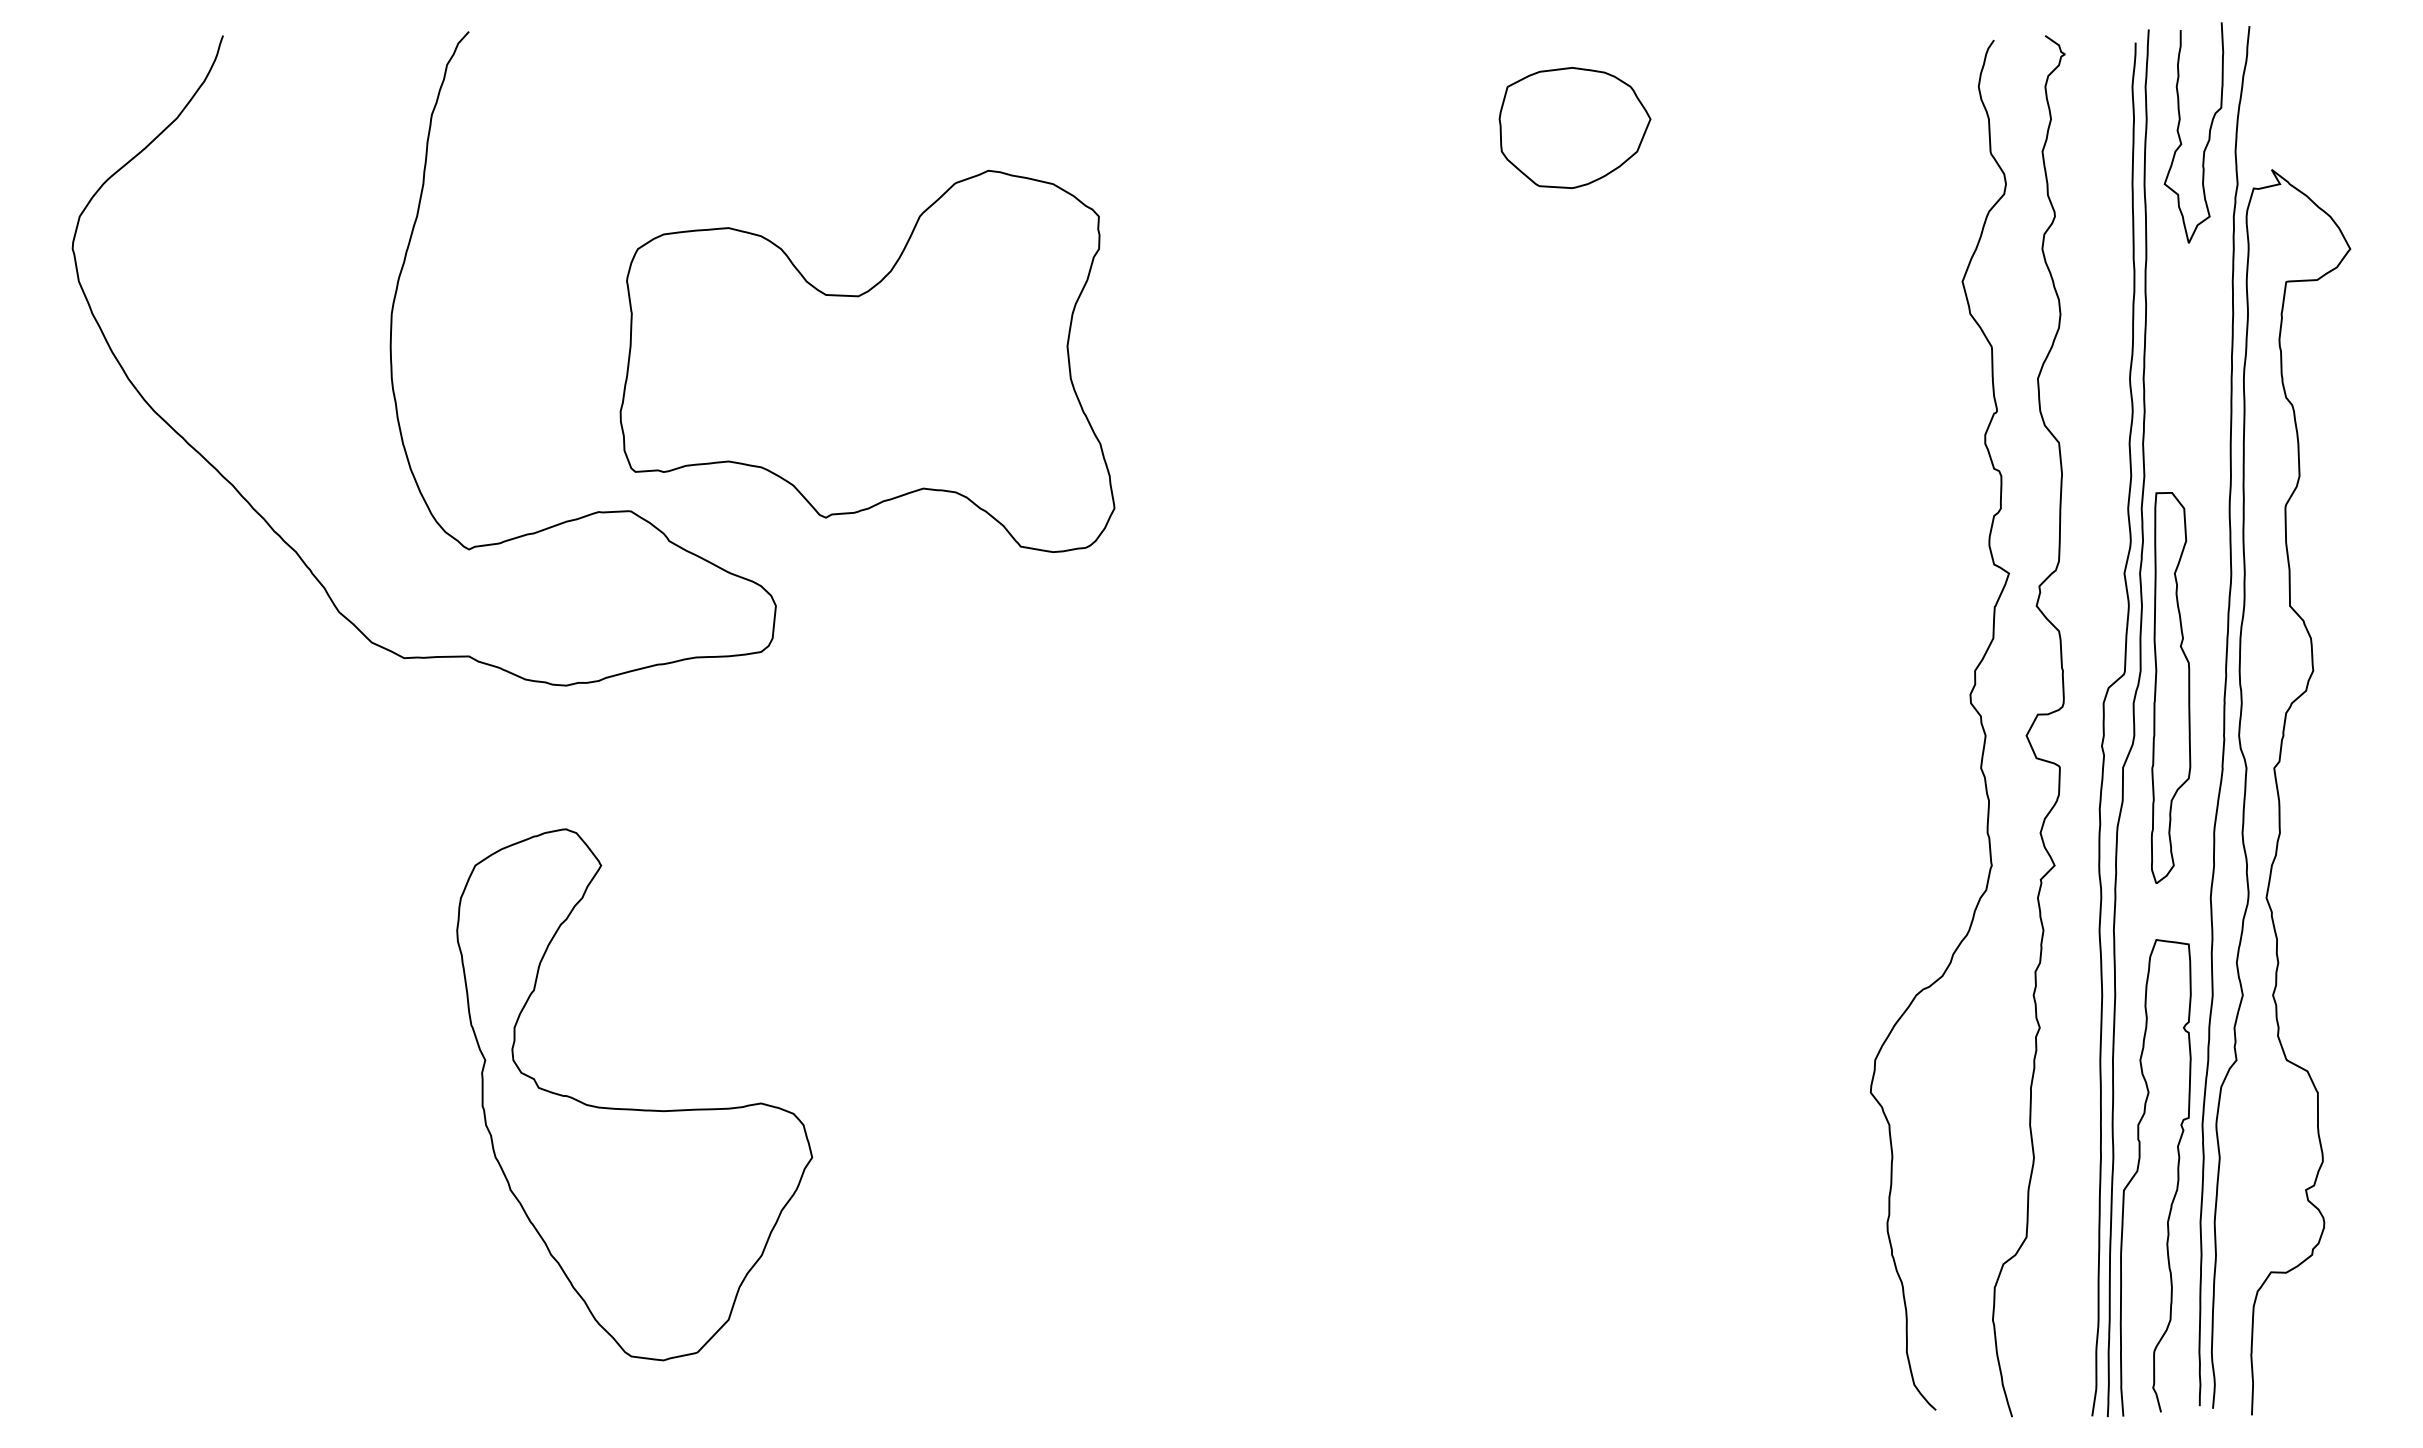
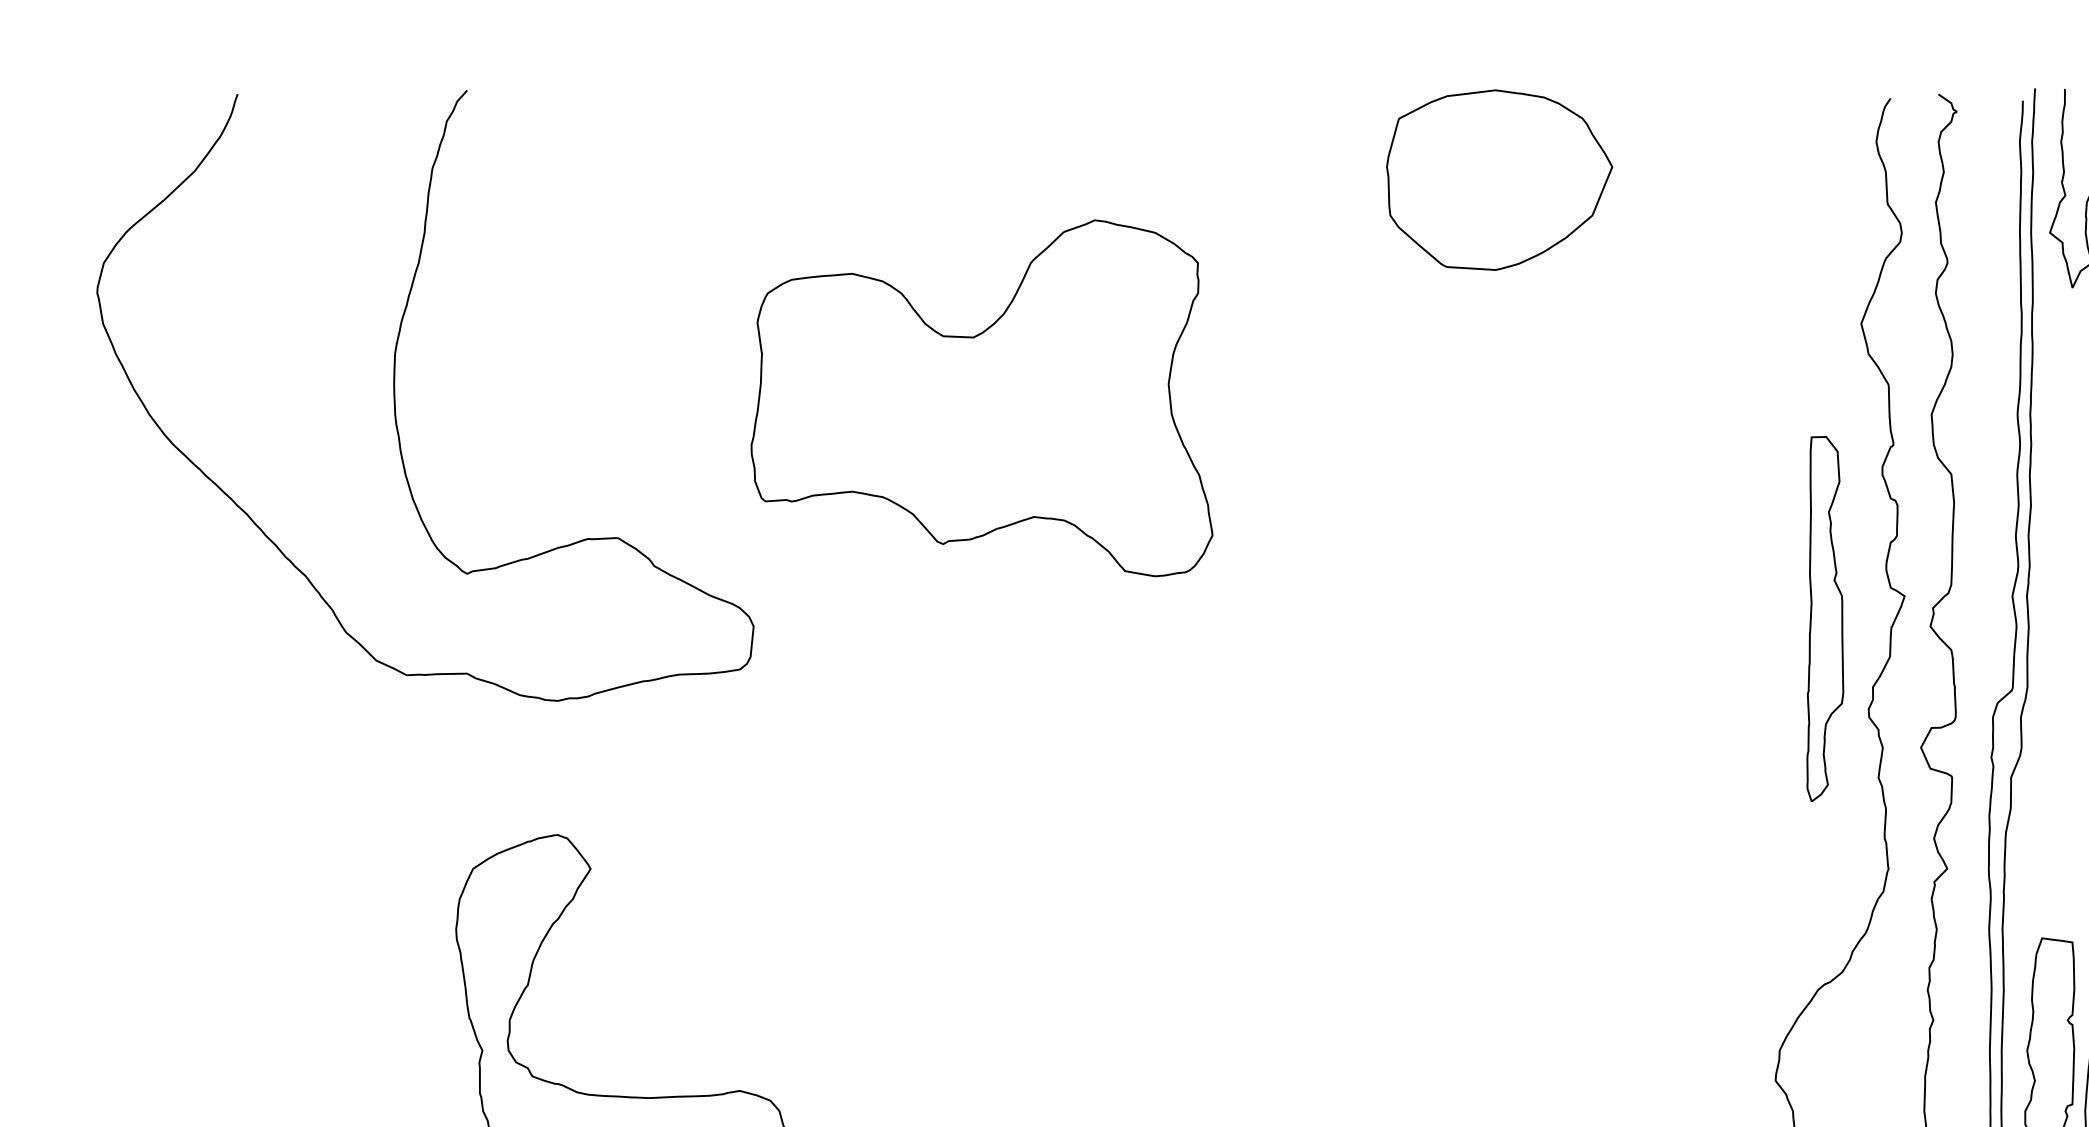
part: (1574, 128) -> (1499, 180), size x1.6
part: (867, 360) -> (981, 397), moved
part: (2171, 687) -> (1825, 618), moved

